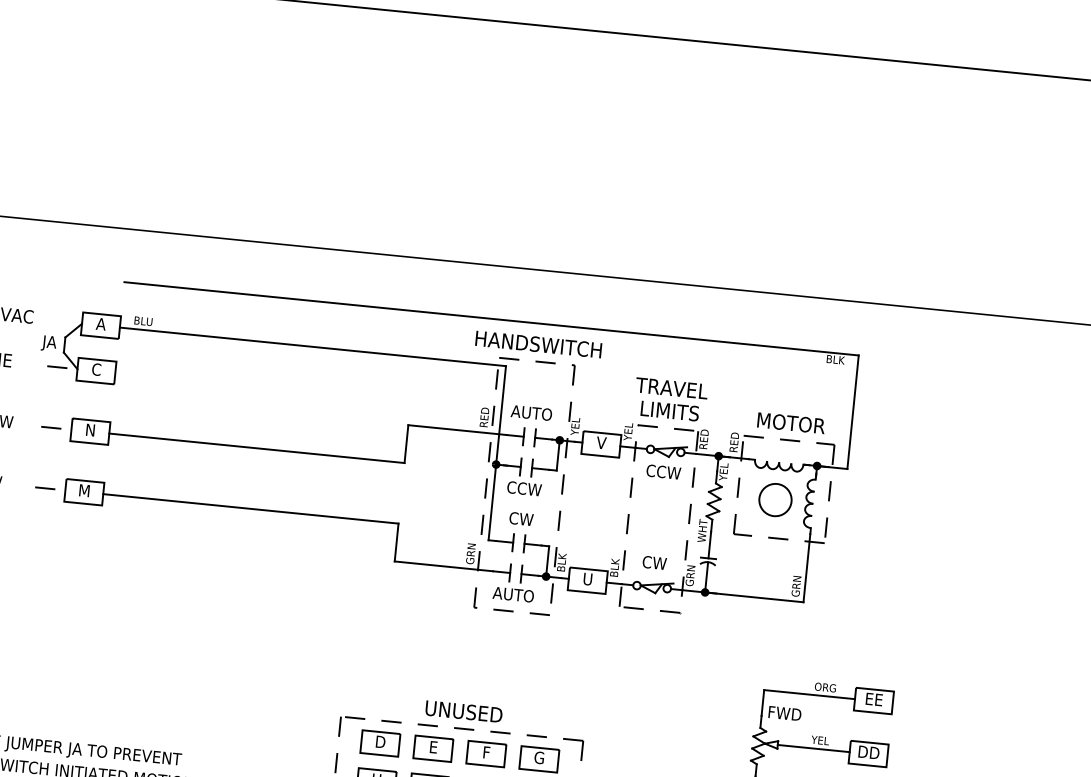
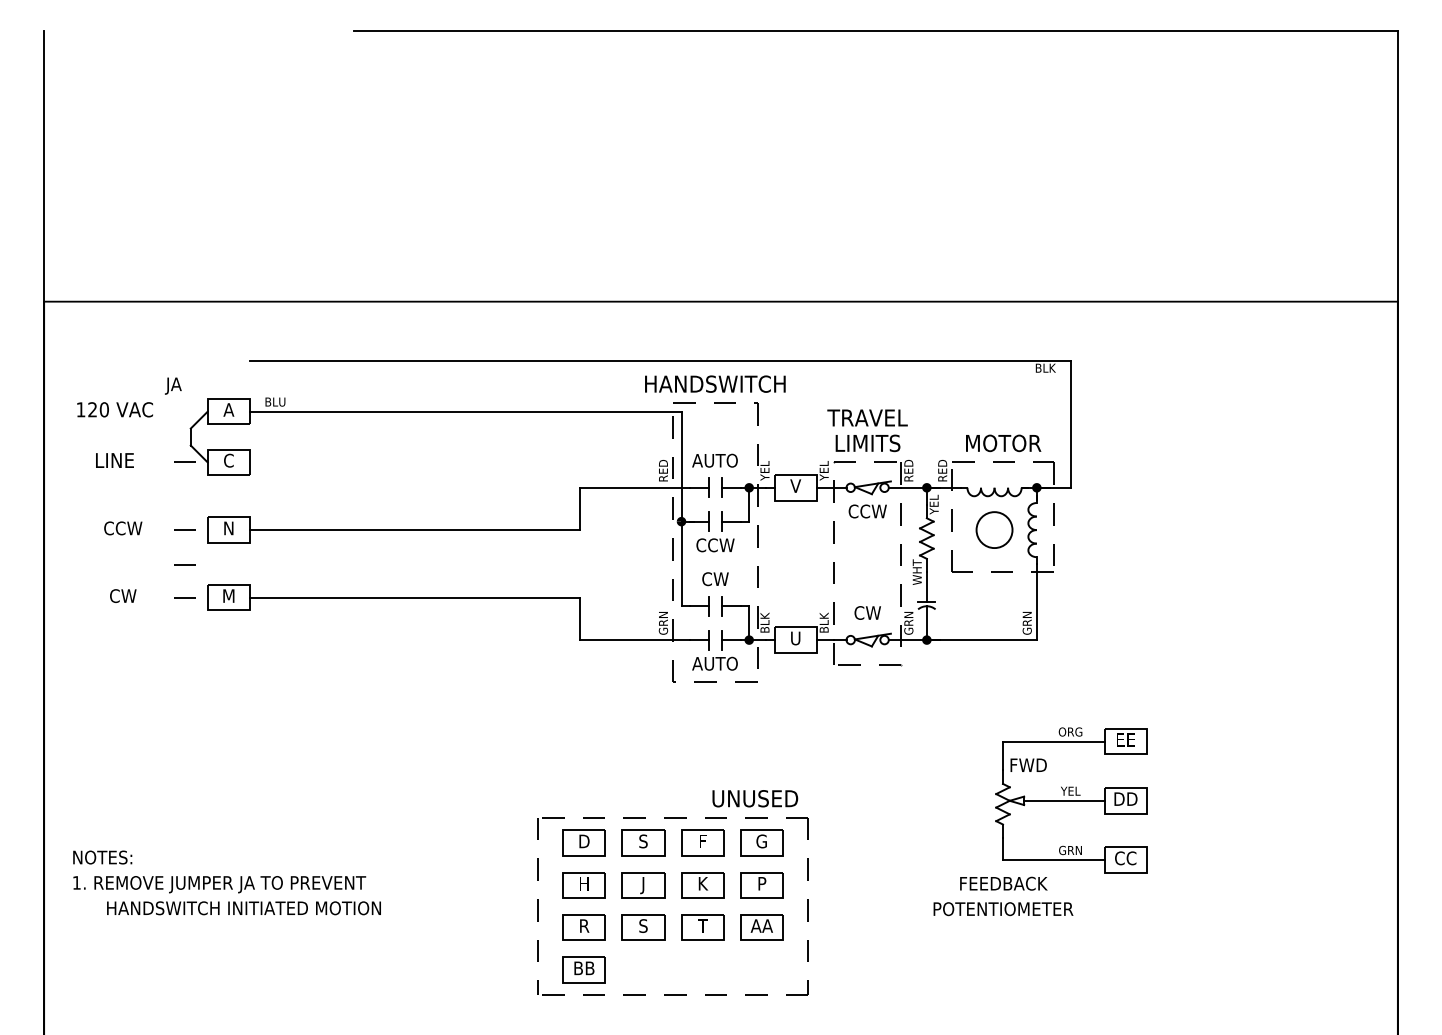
text: (49, 342) -> (173, 385), moved
line: (47, 458) -> (184, 564), added
text: (464, 711) -> (755, 798), moved
text: (433, 747) -> (643, 841), E -> S

